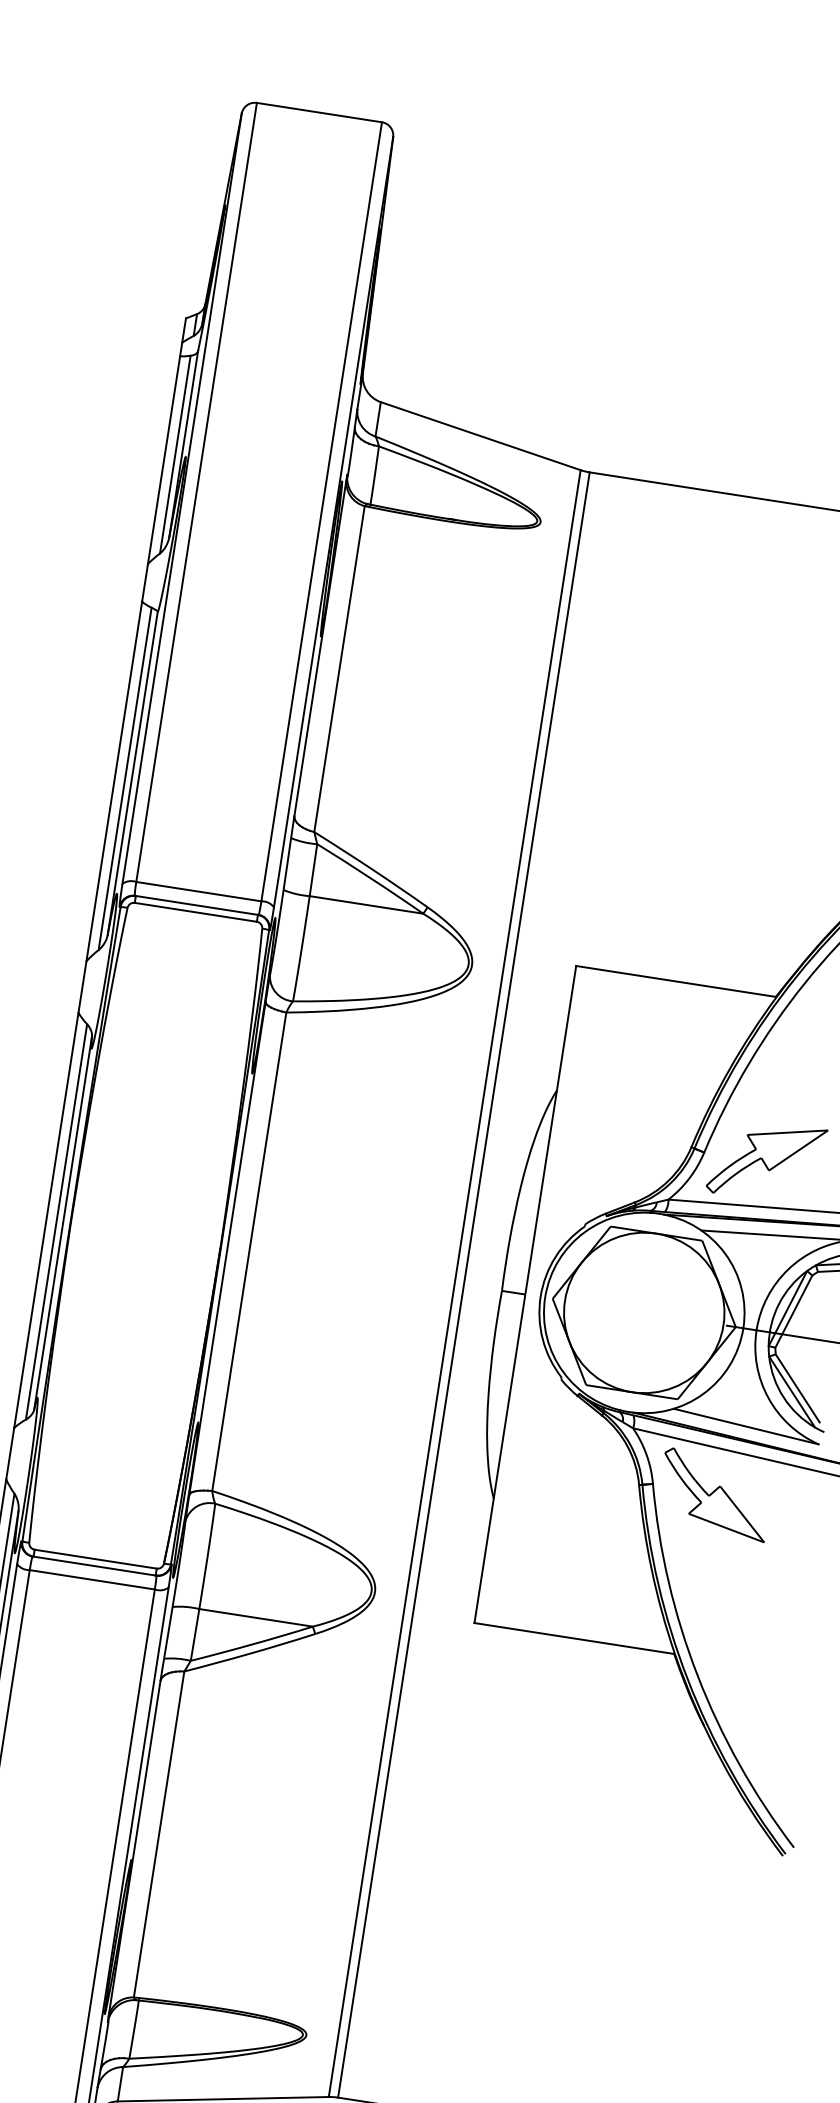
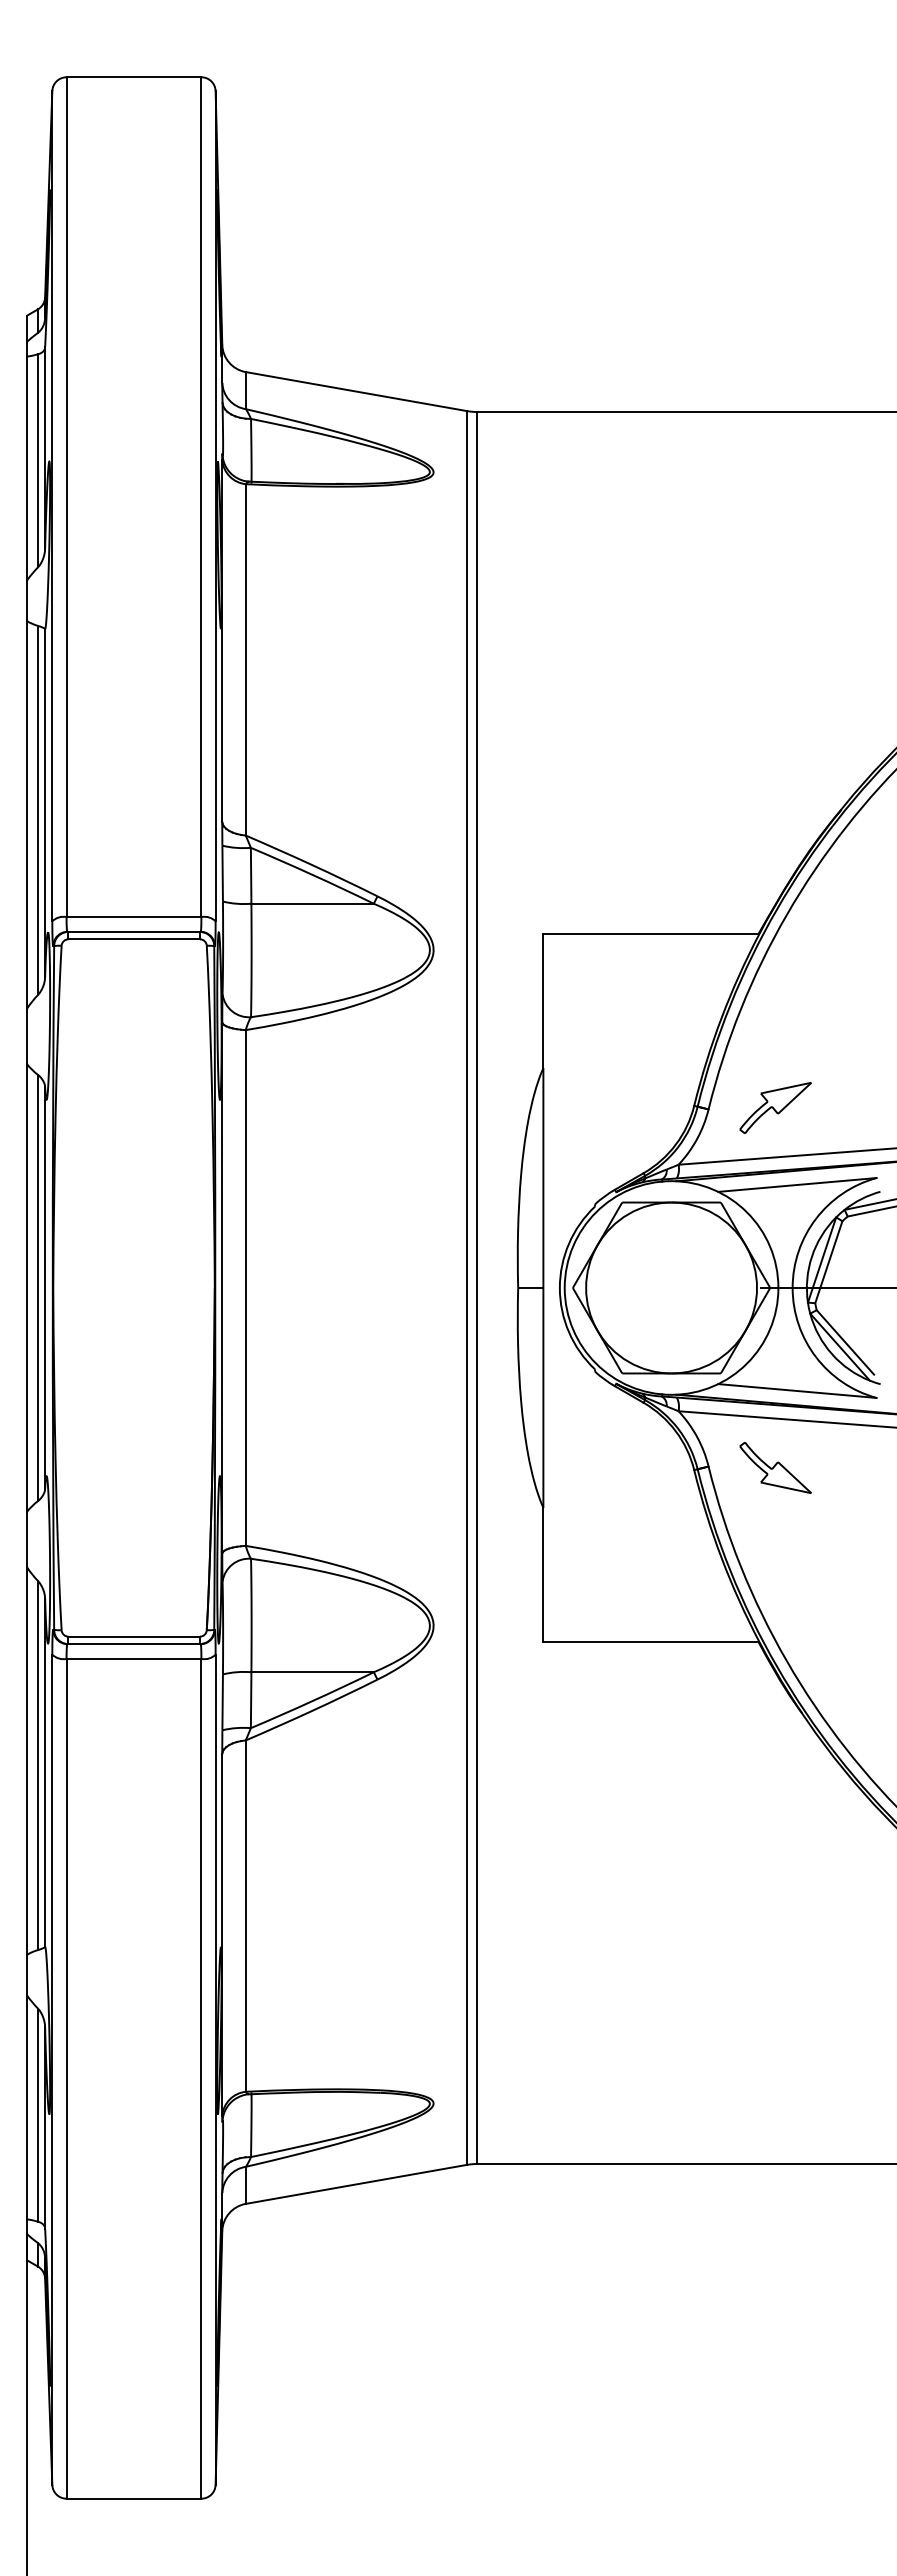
part: (766, 1160) -> (775, 1107), size x0.6
part: (714, 1494) -> (775, 1467), size x0.6

